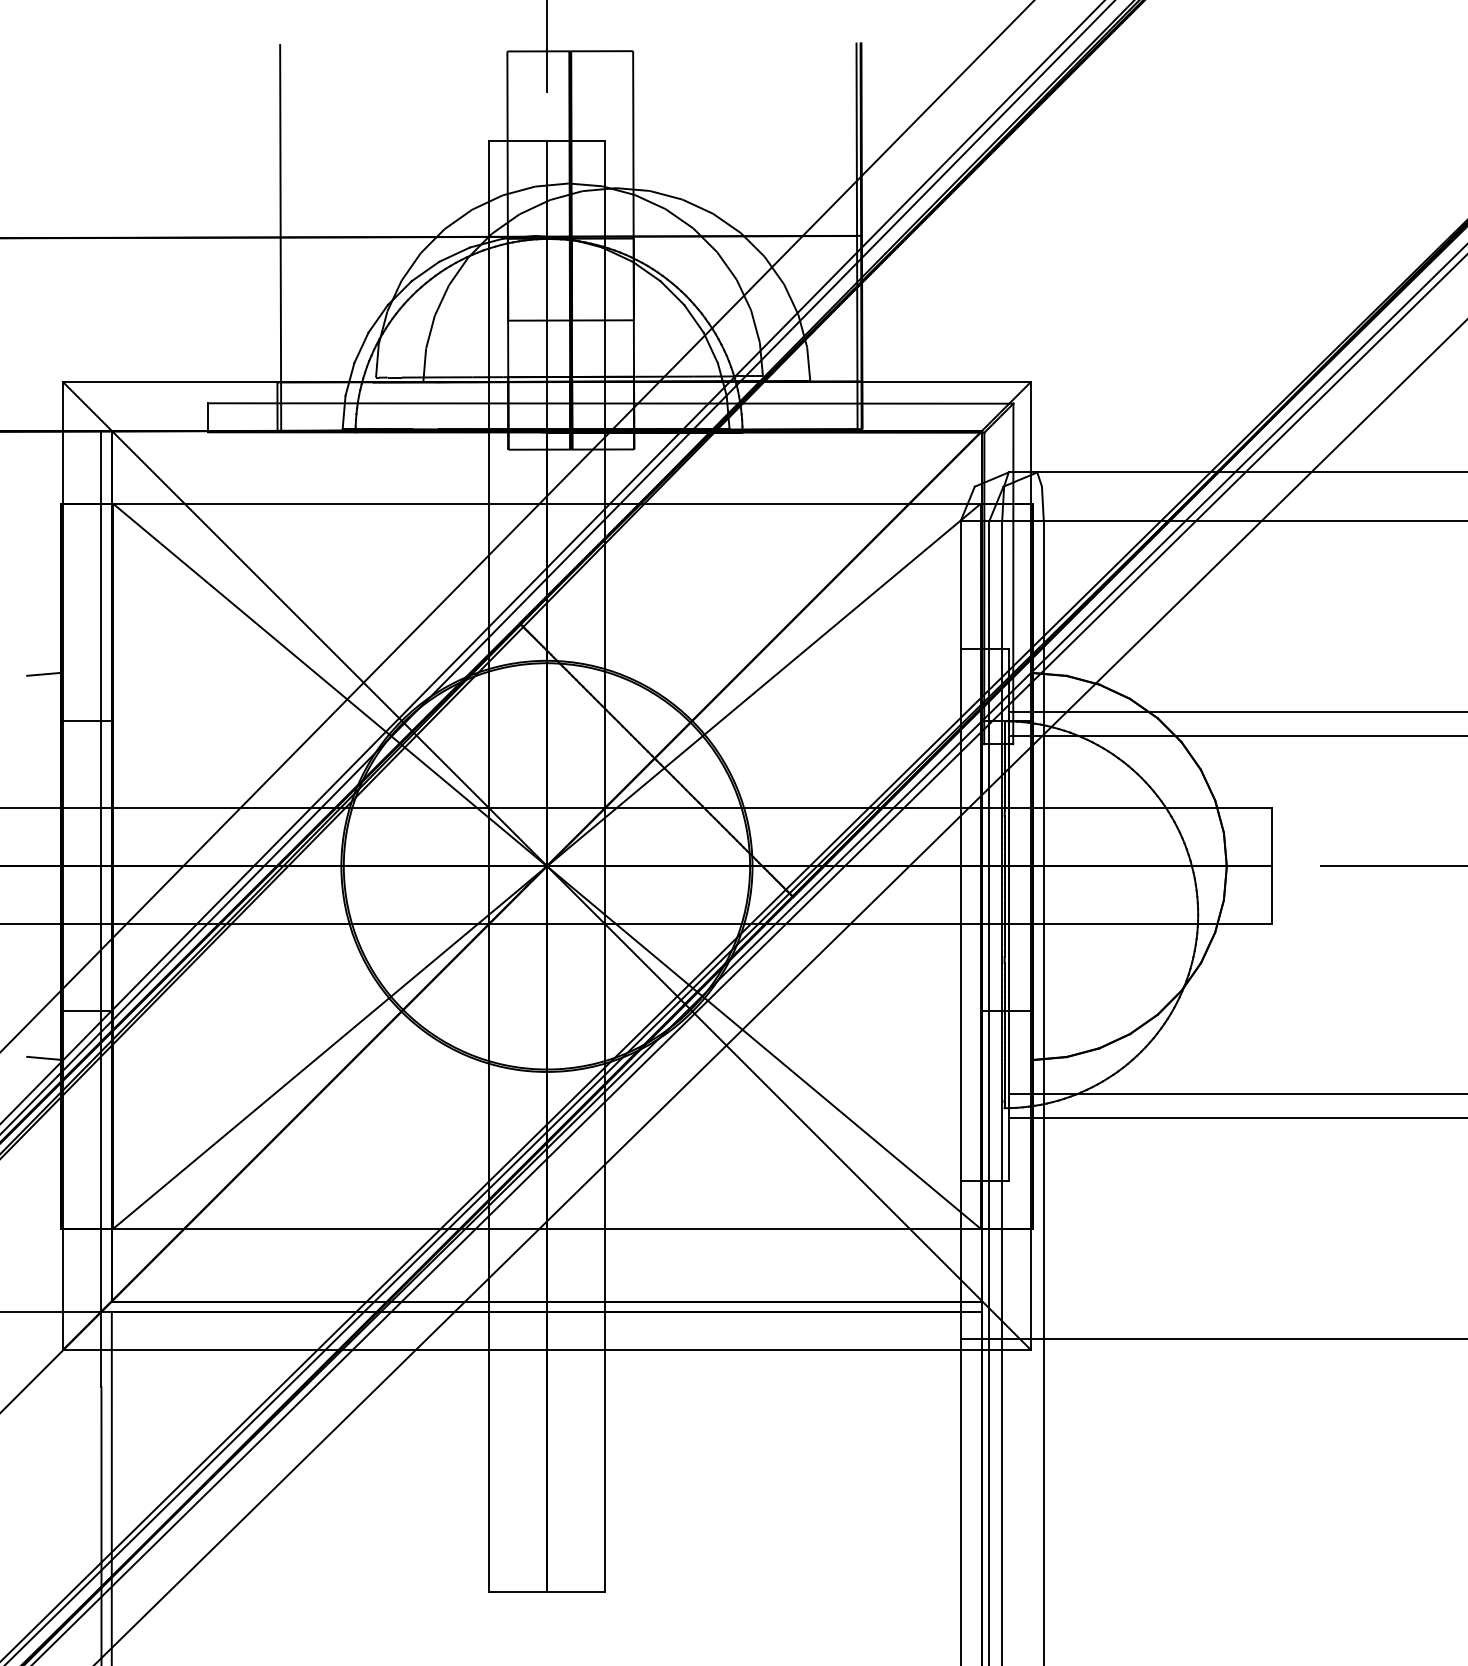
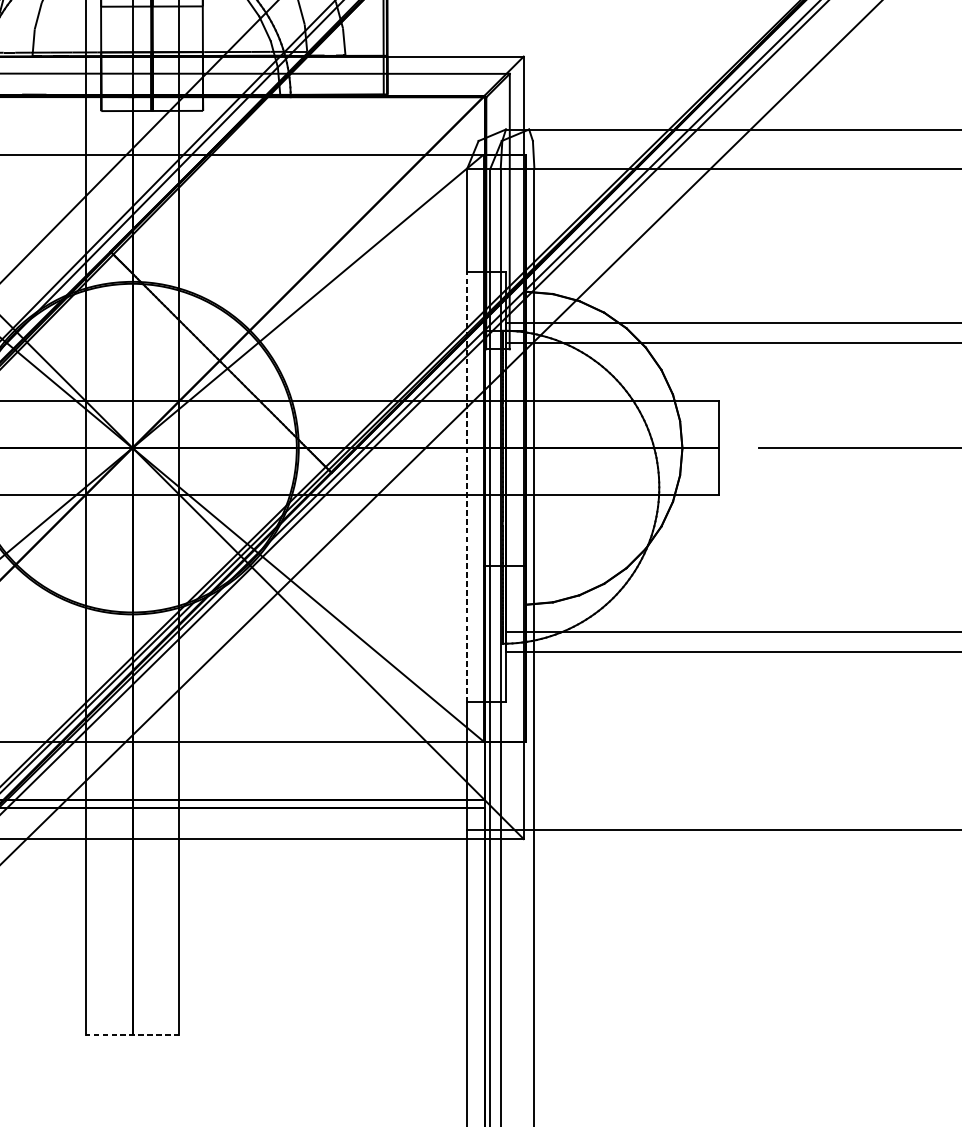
line: (960, 914) -> (467, 487), solid -> dashed
line: (546, 1591) -> (132, 1034), solid -> dashed

